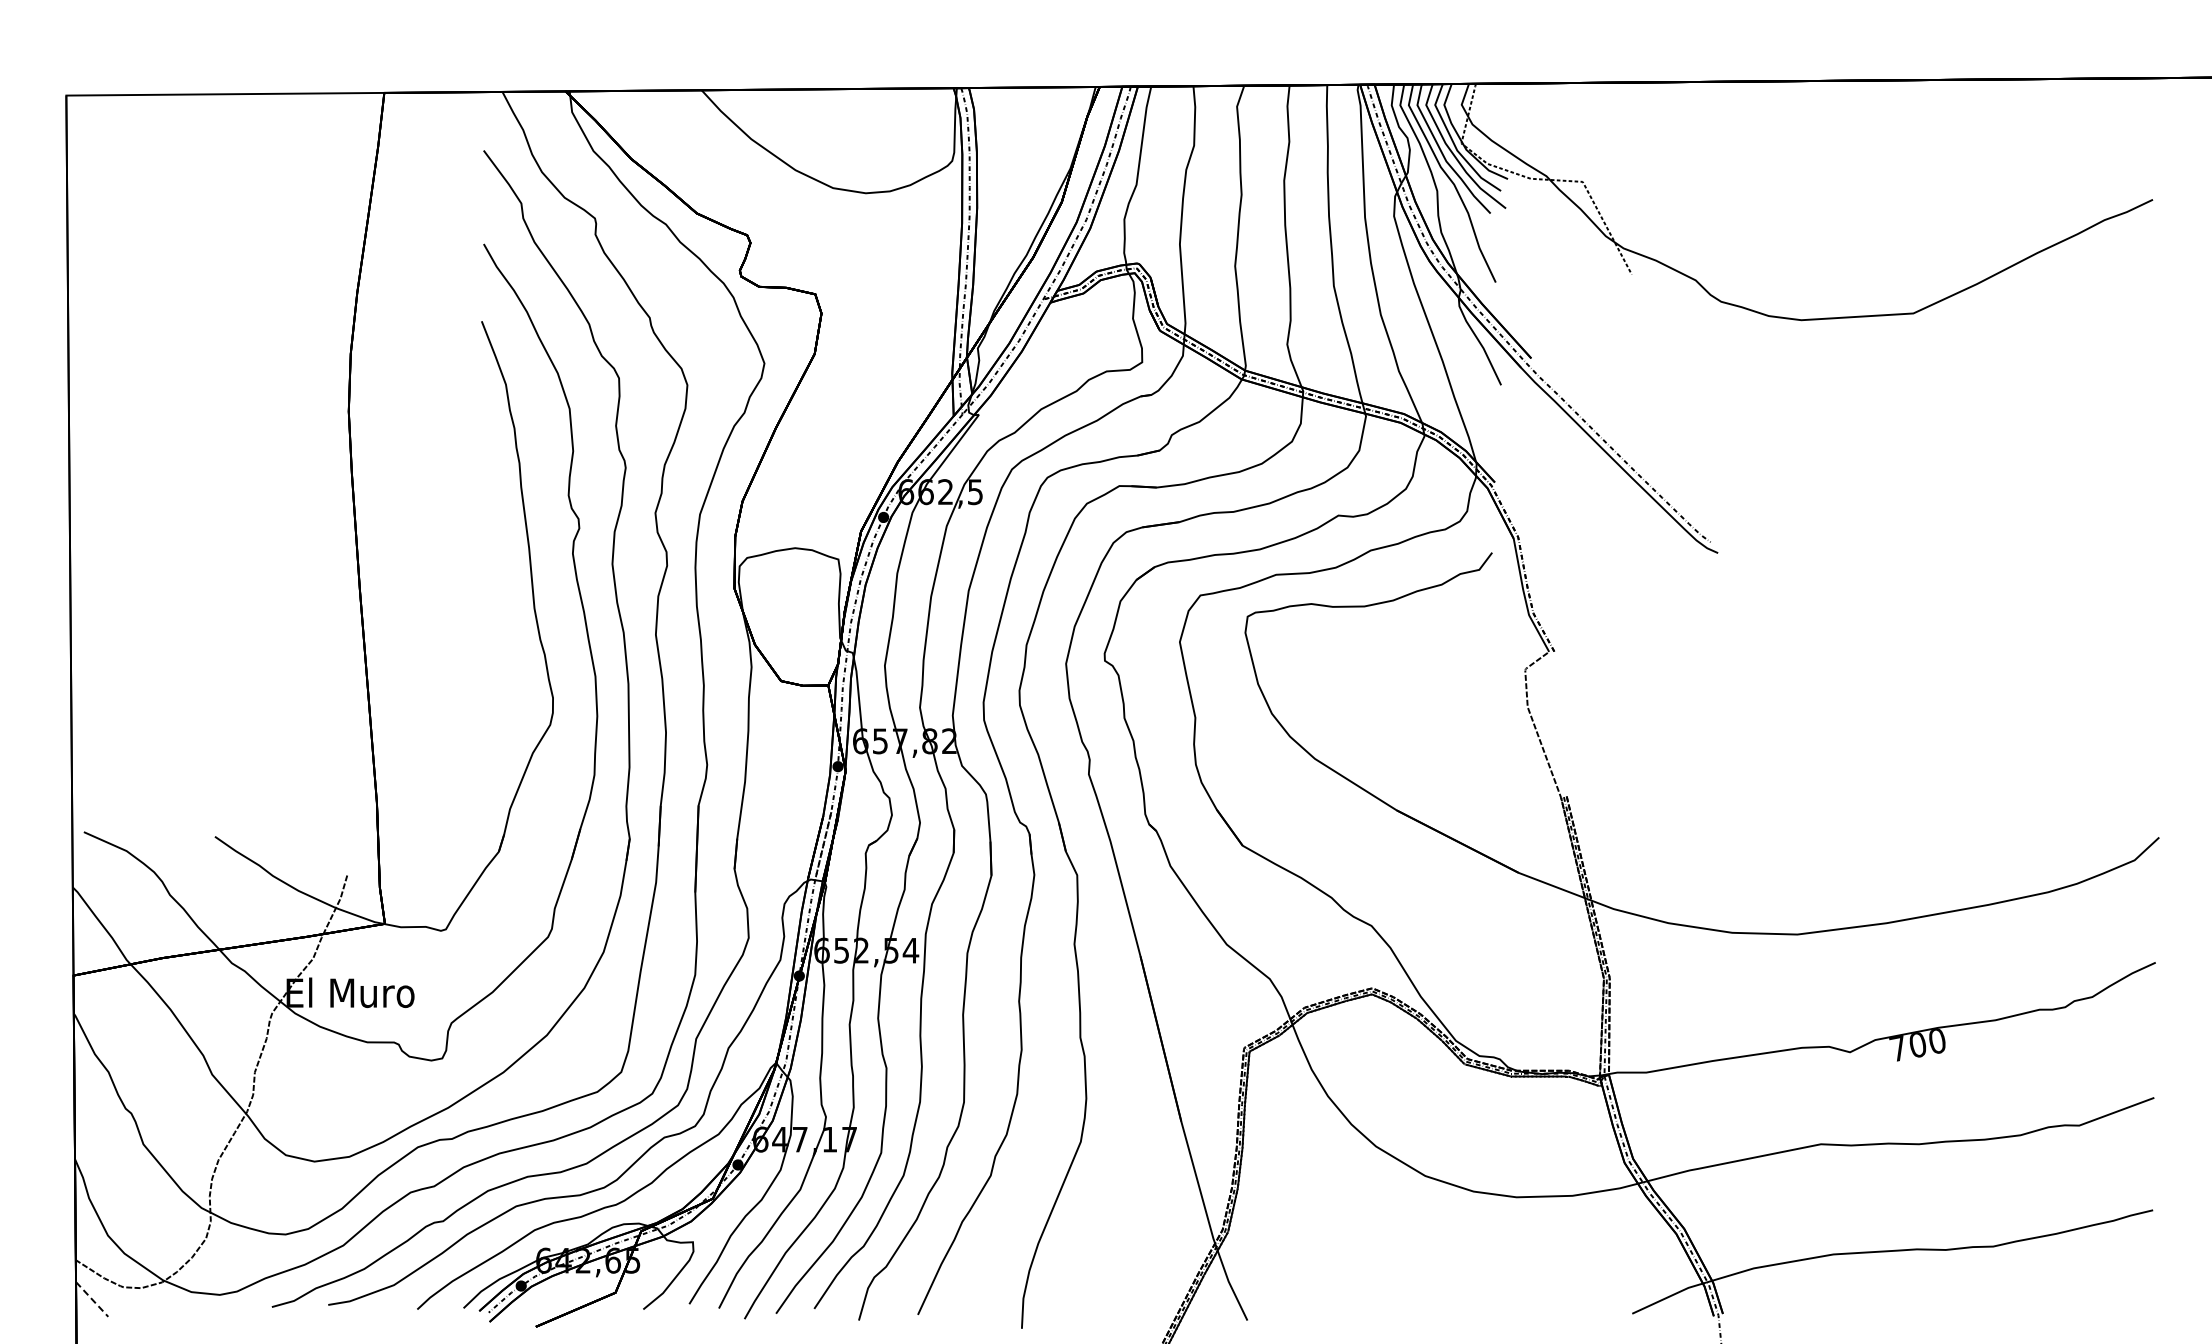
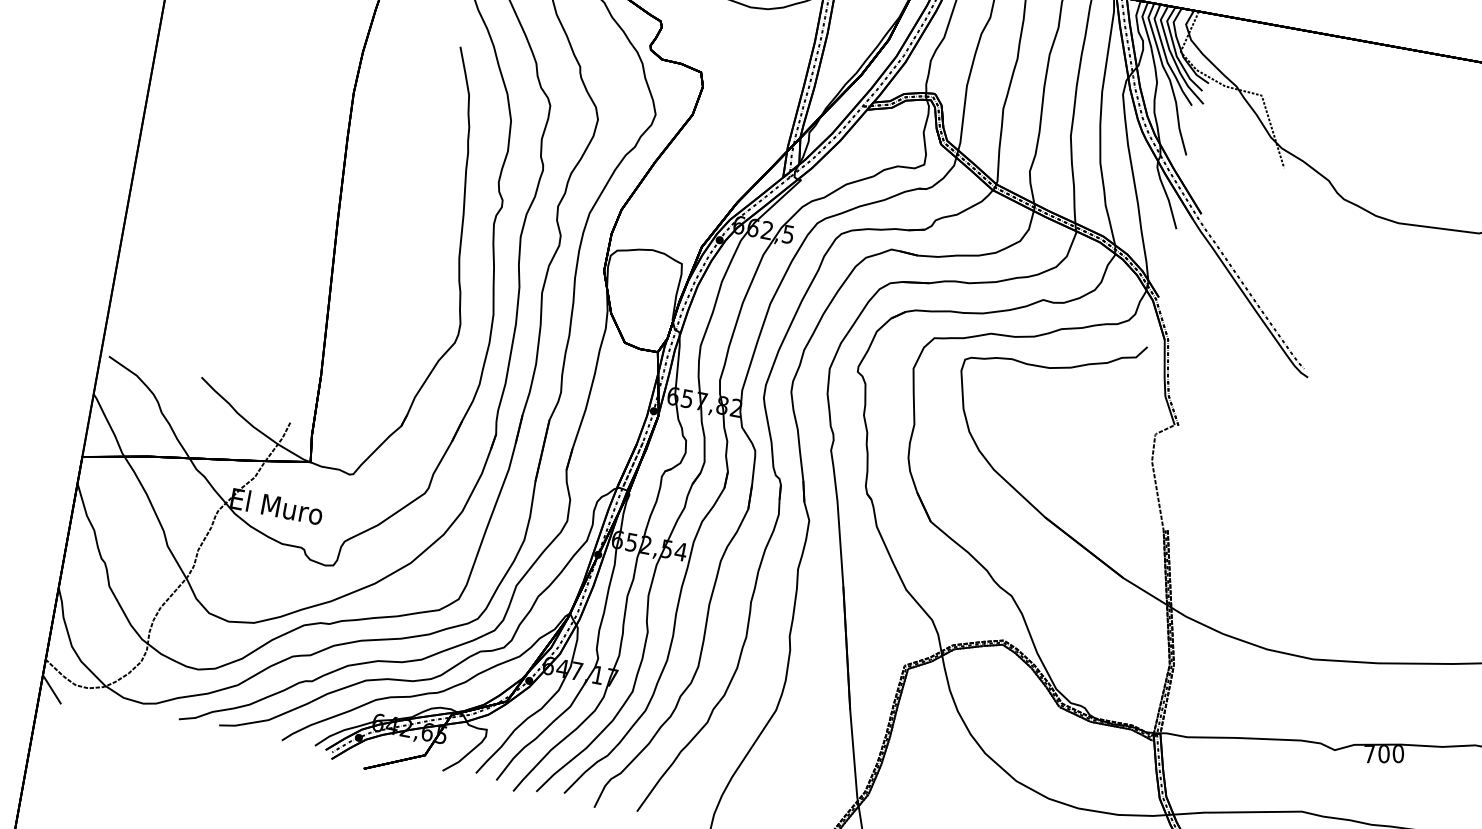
line: (92, 1299) -> (52, 689), dashed -> solid

